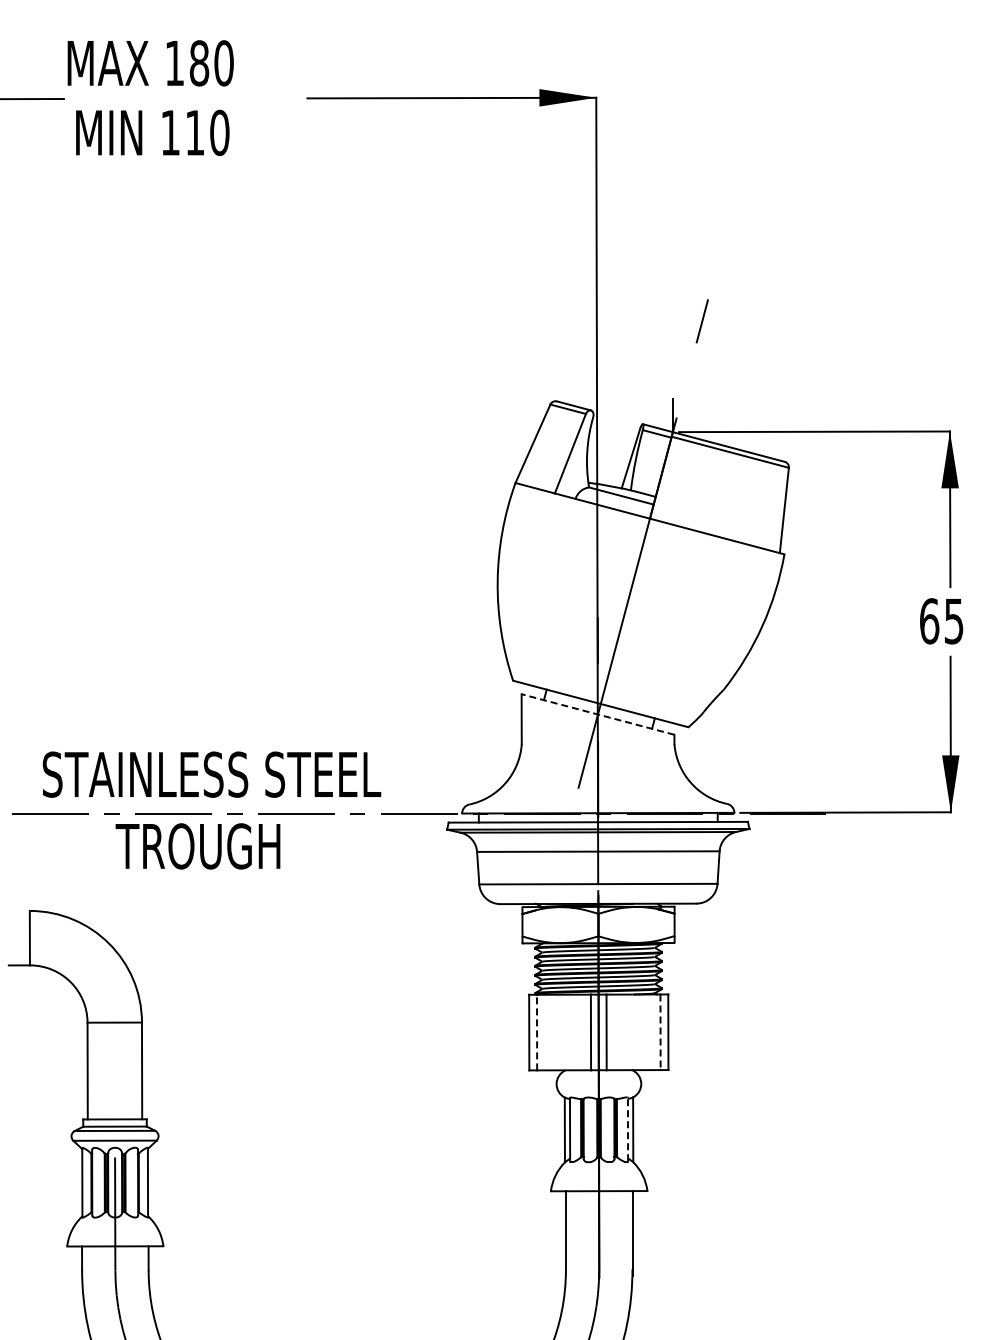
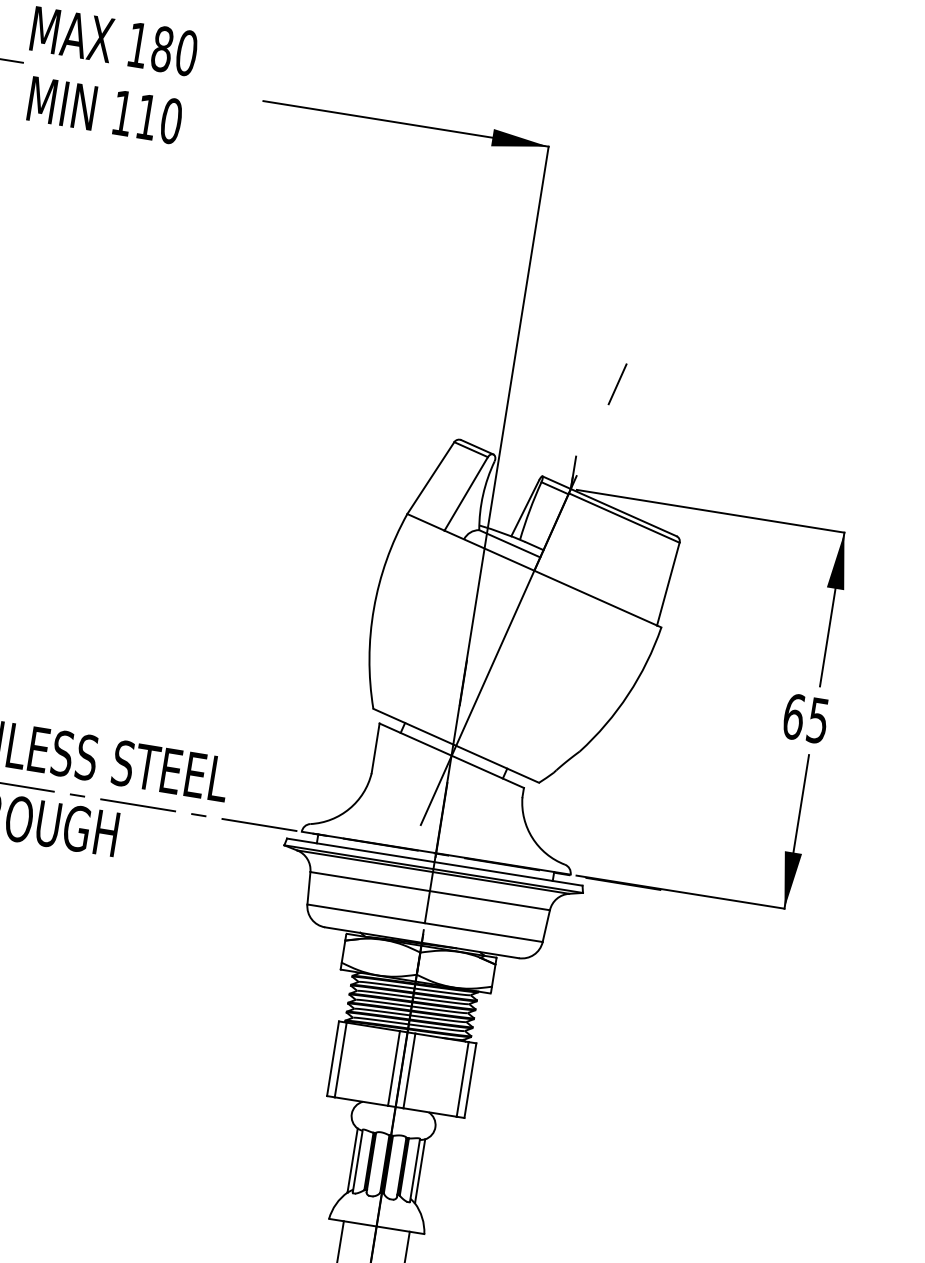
line: (597, 714) -> (451, 755), dashed -> solid
line: (537, 1032) -> (341, 1059), dashed -> solid
line: (660, 1032) -> (462, 1079), dashed -> solid
line: (628, 1129) -> (415, 1170), dashed -> solid

